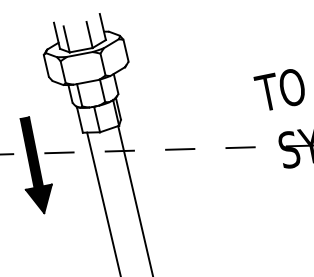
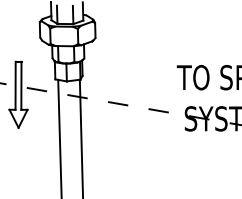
fill: (34, 165) -> (18, 94), removed

